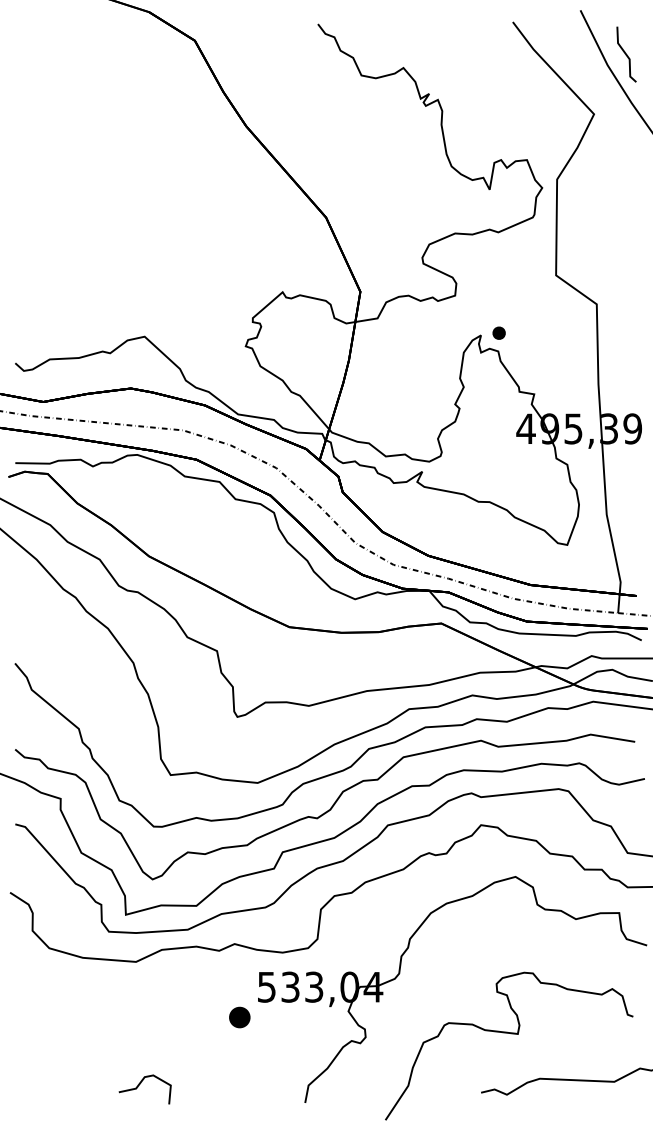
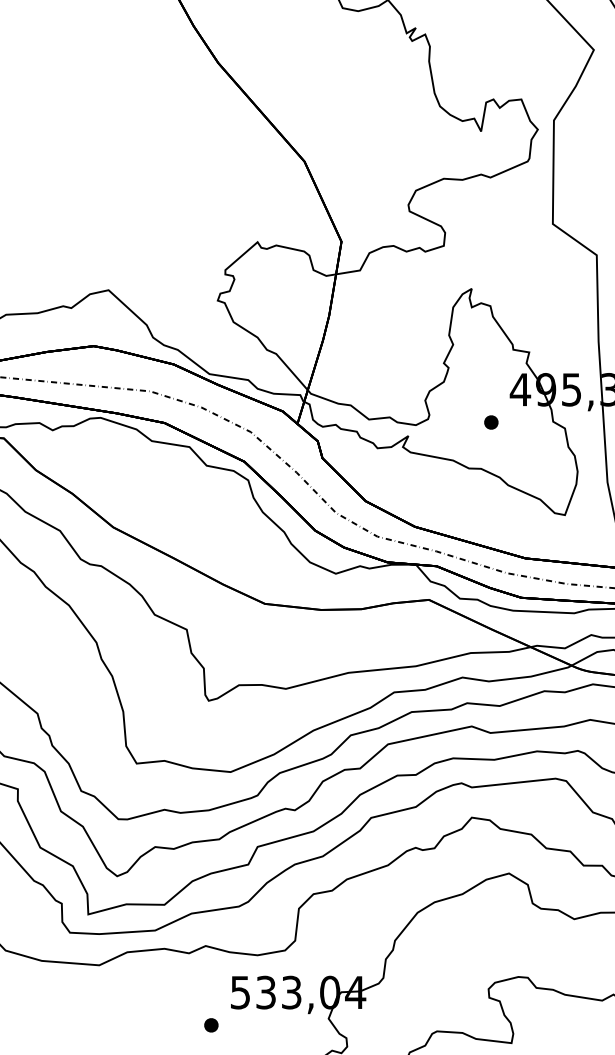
part: (498, 332) -> (490, 421), moved
part: (239, 1017) -> (210, 1025), size x0.62

